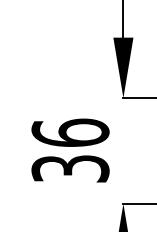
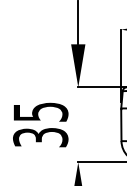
text: (70, 132) -> (40, 111), 36 -> 35

